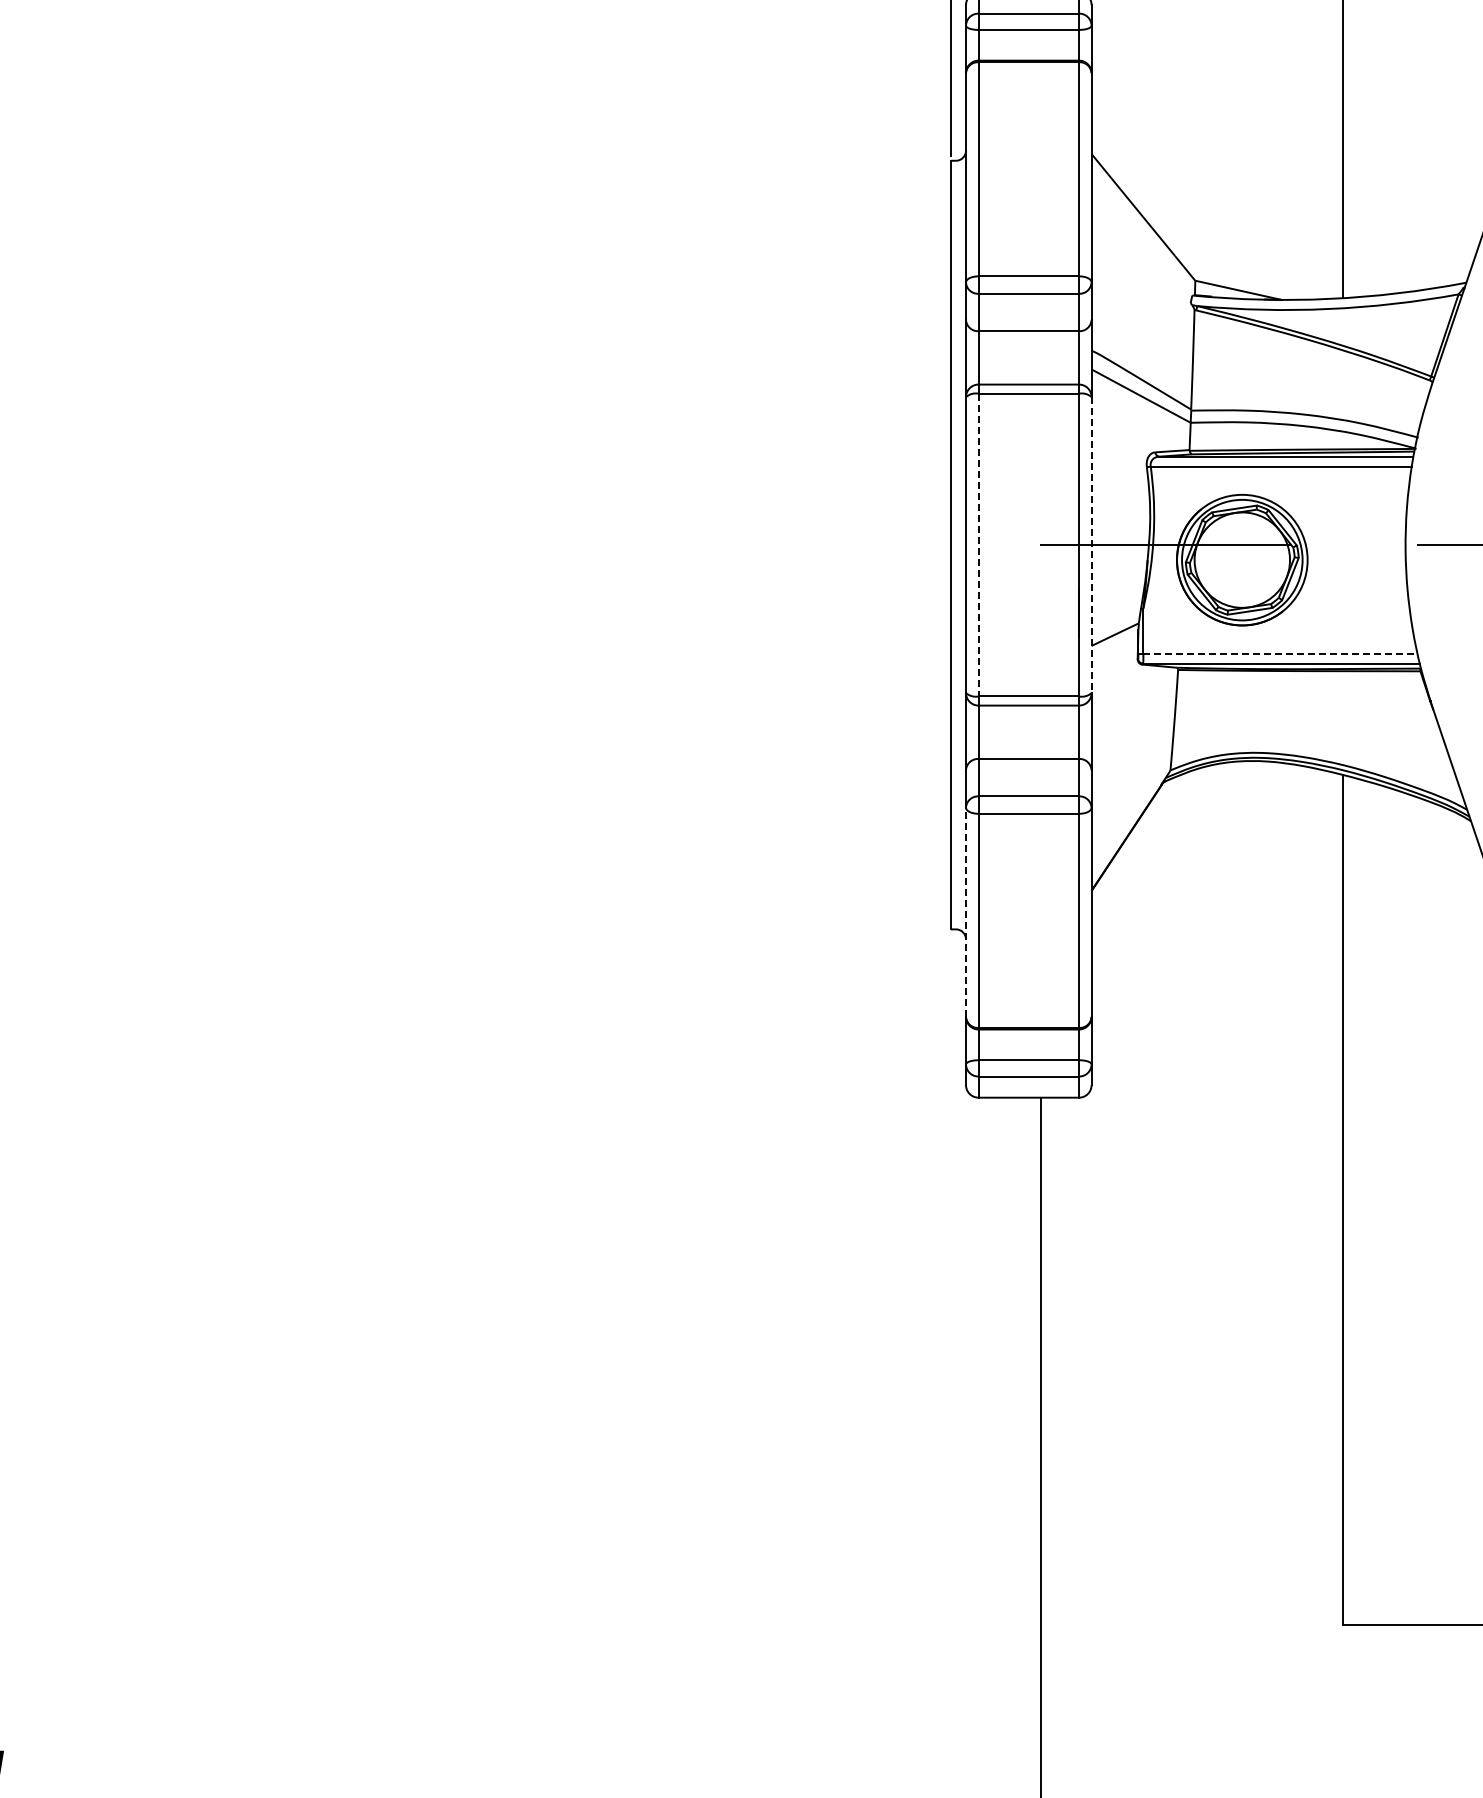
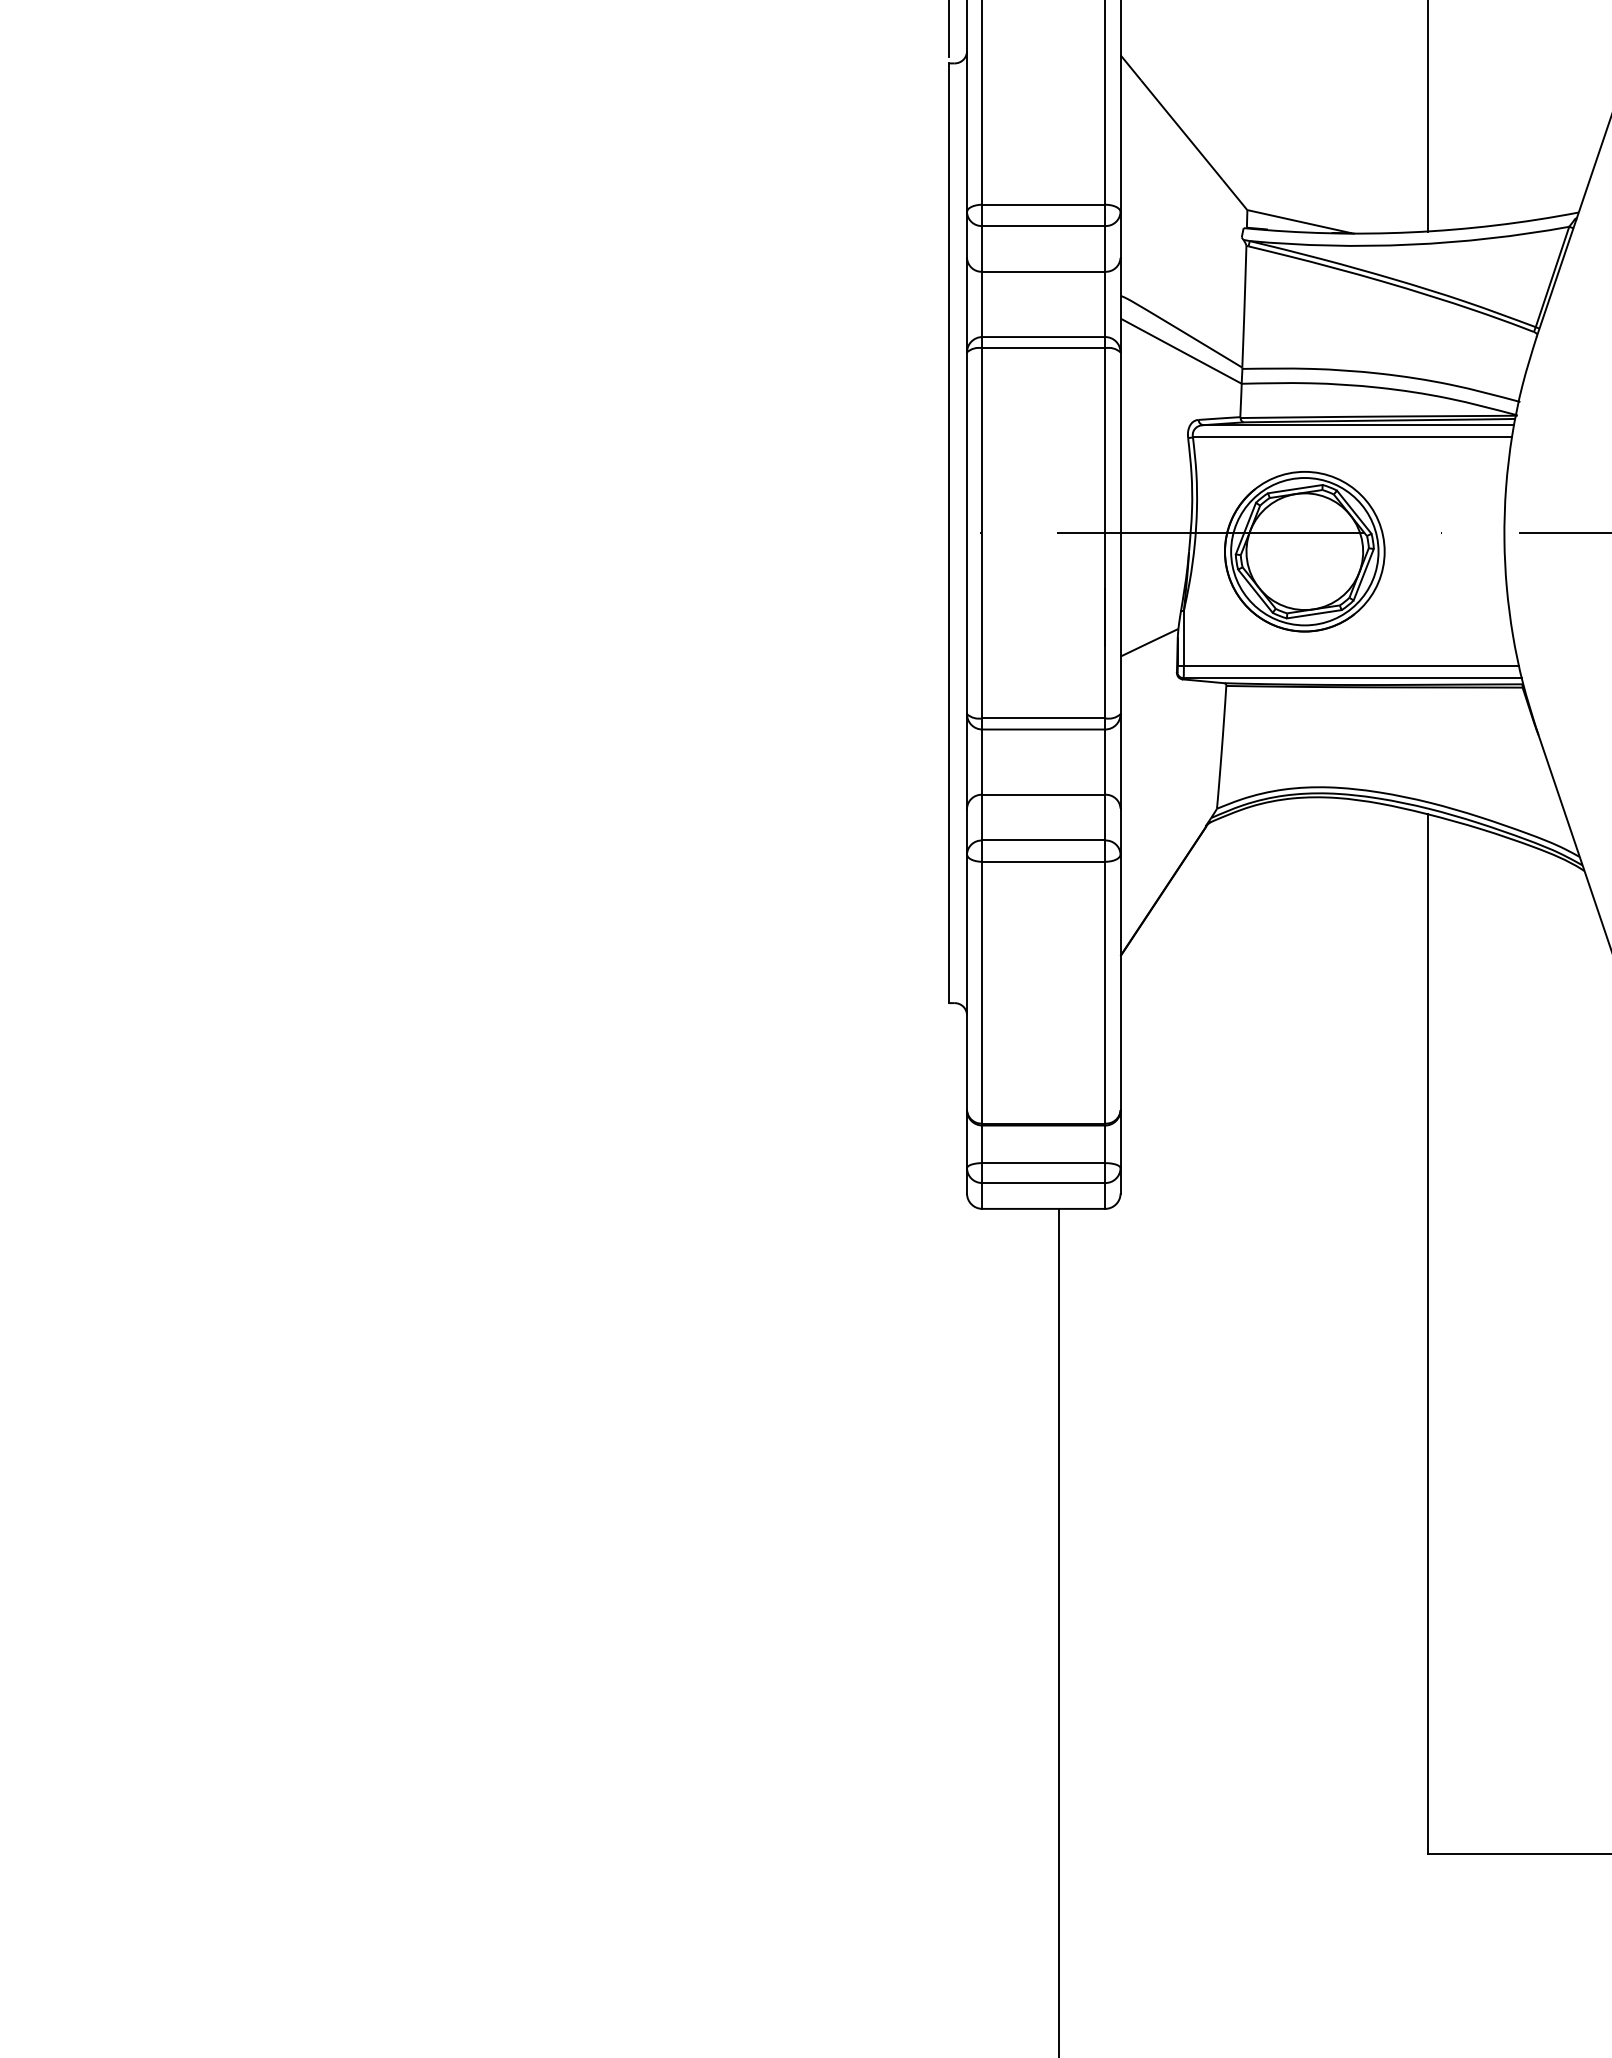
line: (978, 545) -> (982, 533), dashed -> solid
line: (1091, 545) -> (1120, 533), dashed -> solid
line: (1280, 653) -> (1351, 665), dashed -> solid
line: (966, 912) -> (967, 982), dashed -> solid

